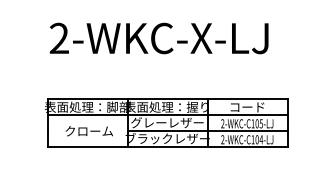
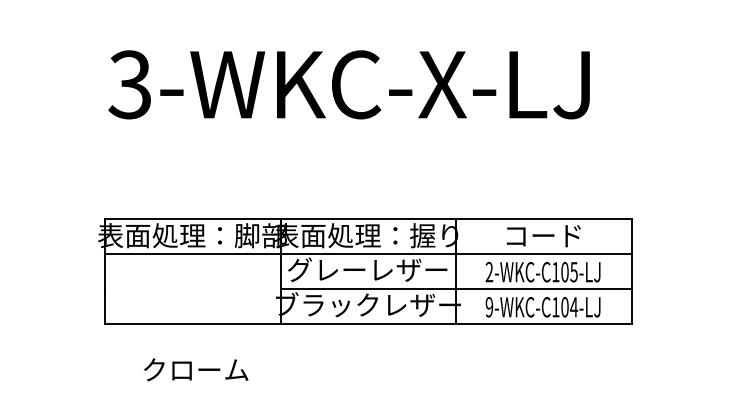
text: (58, 38) -> (128, 84), 2-WKC-X-LJ -> 3-WKC-X-LJ
text: (88, 131) -> (194, 370), moved
text: (222, 139) -> (488, 306), 2-WKC-C104-LJ -> 9-WKC-C104-LJ

